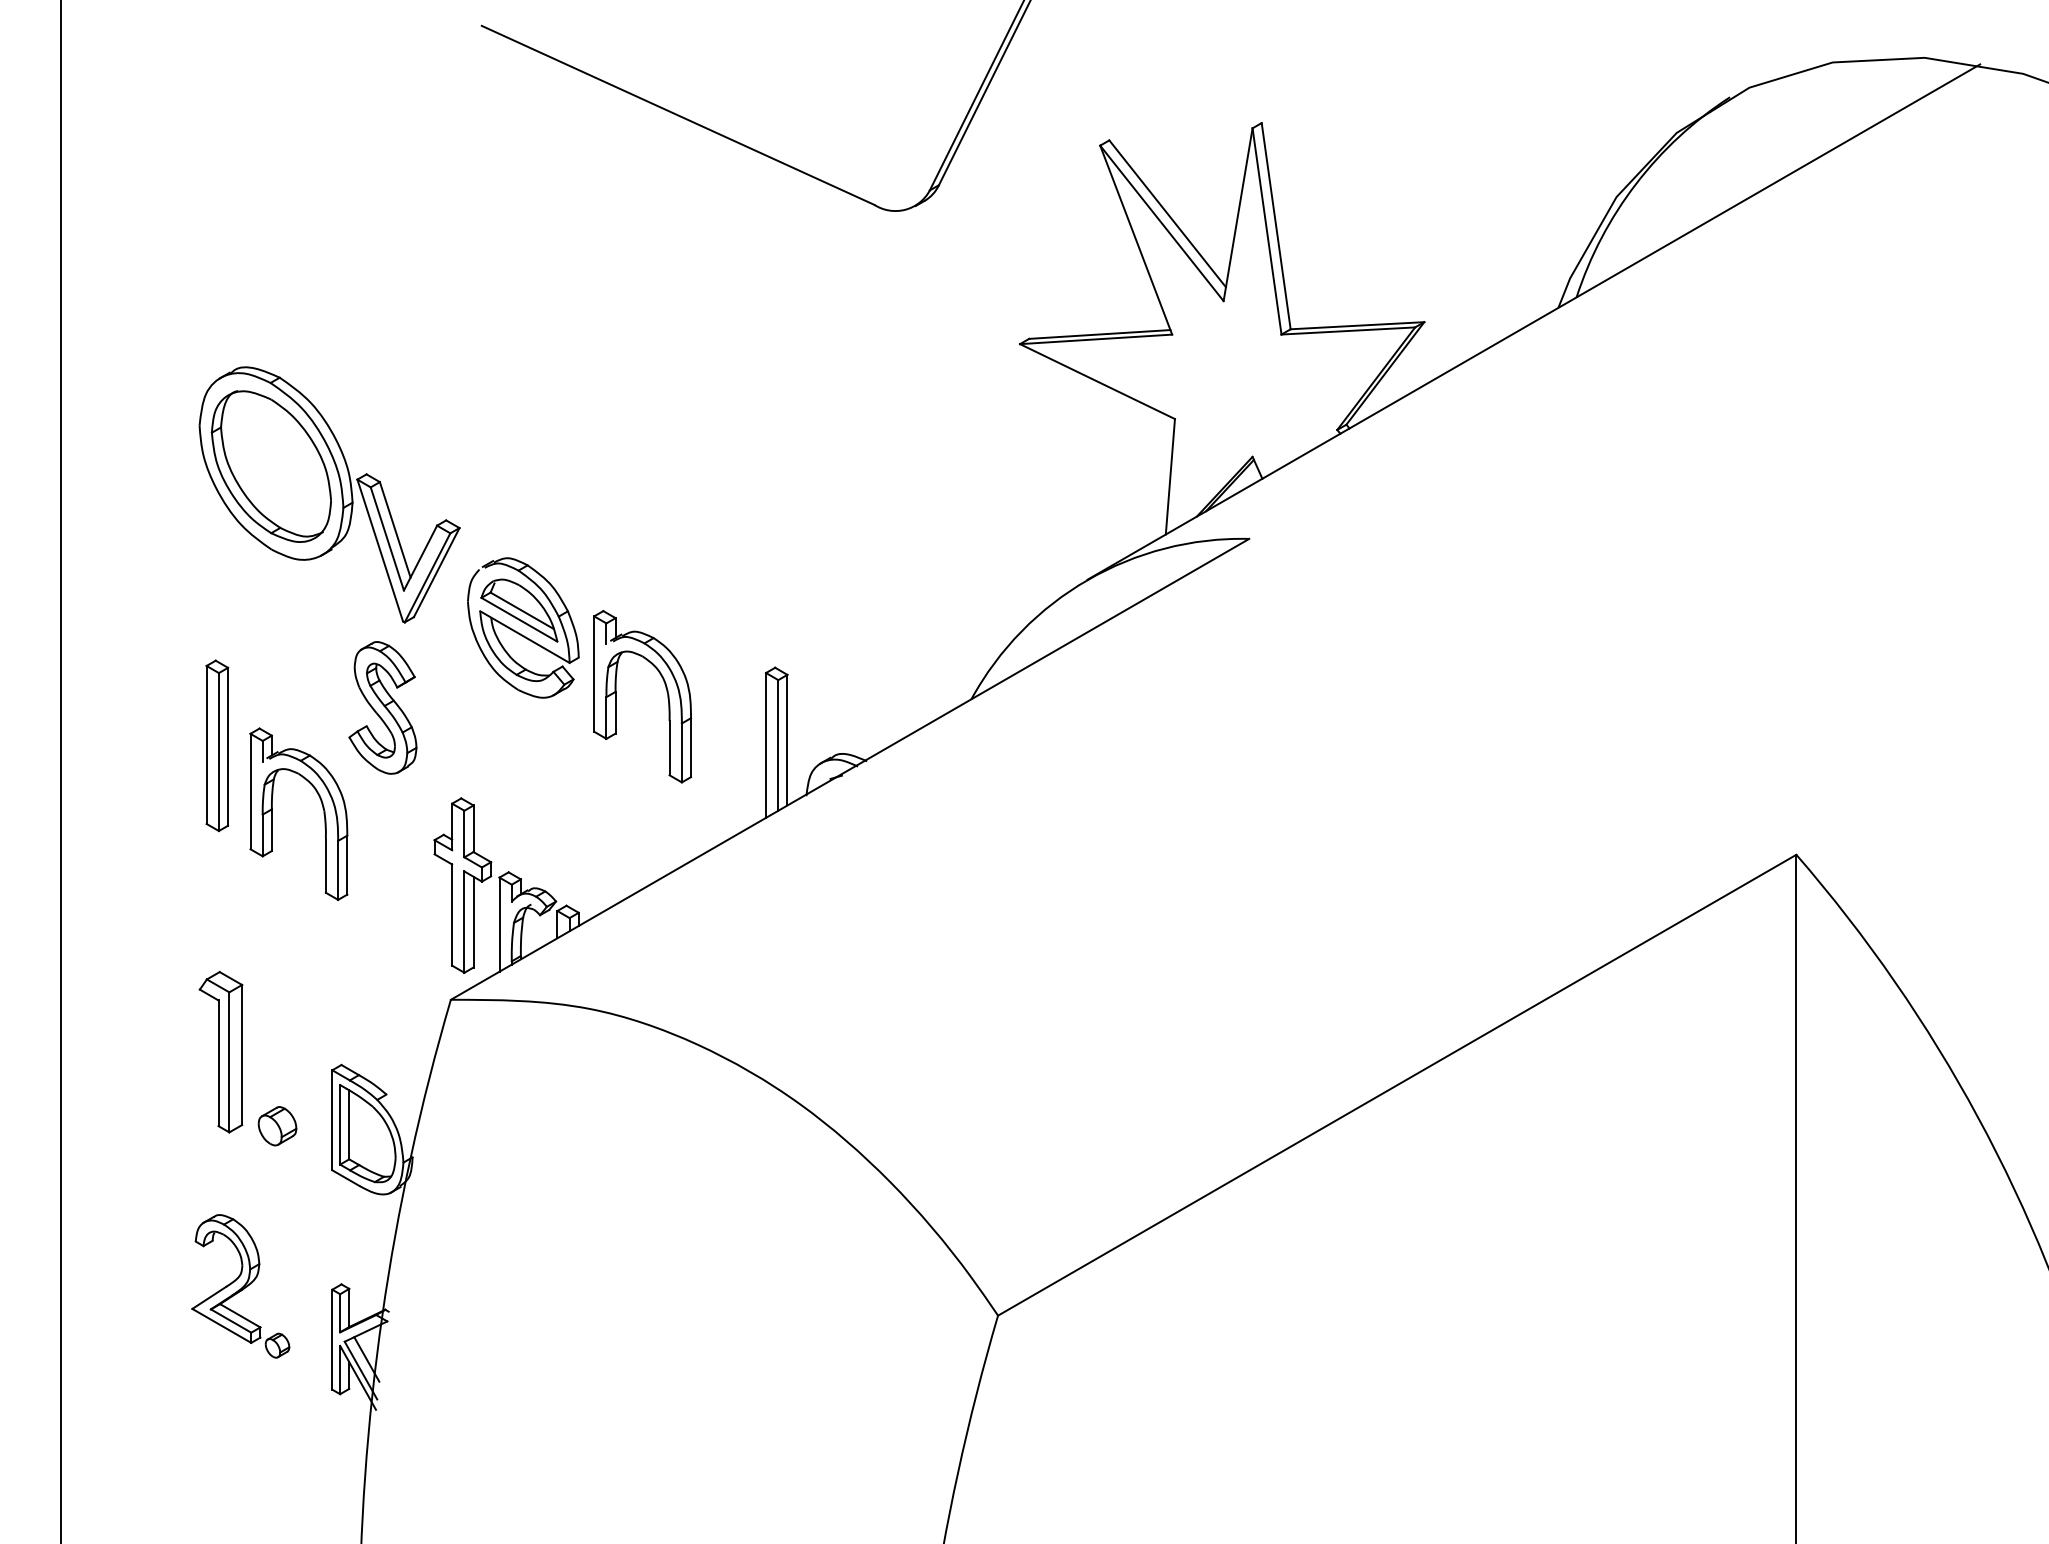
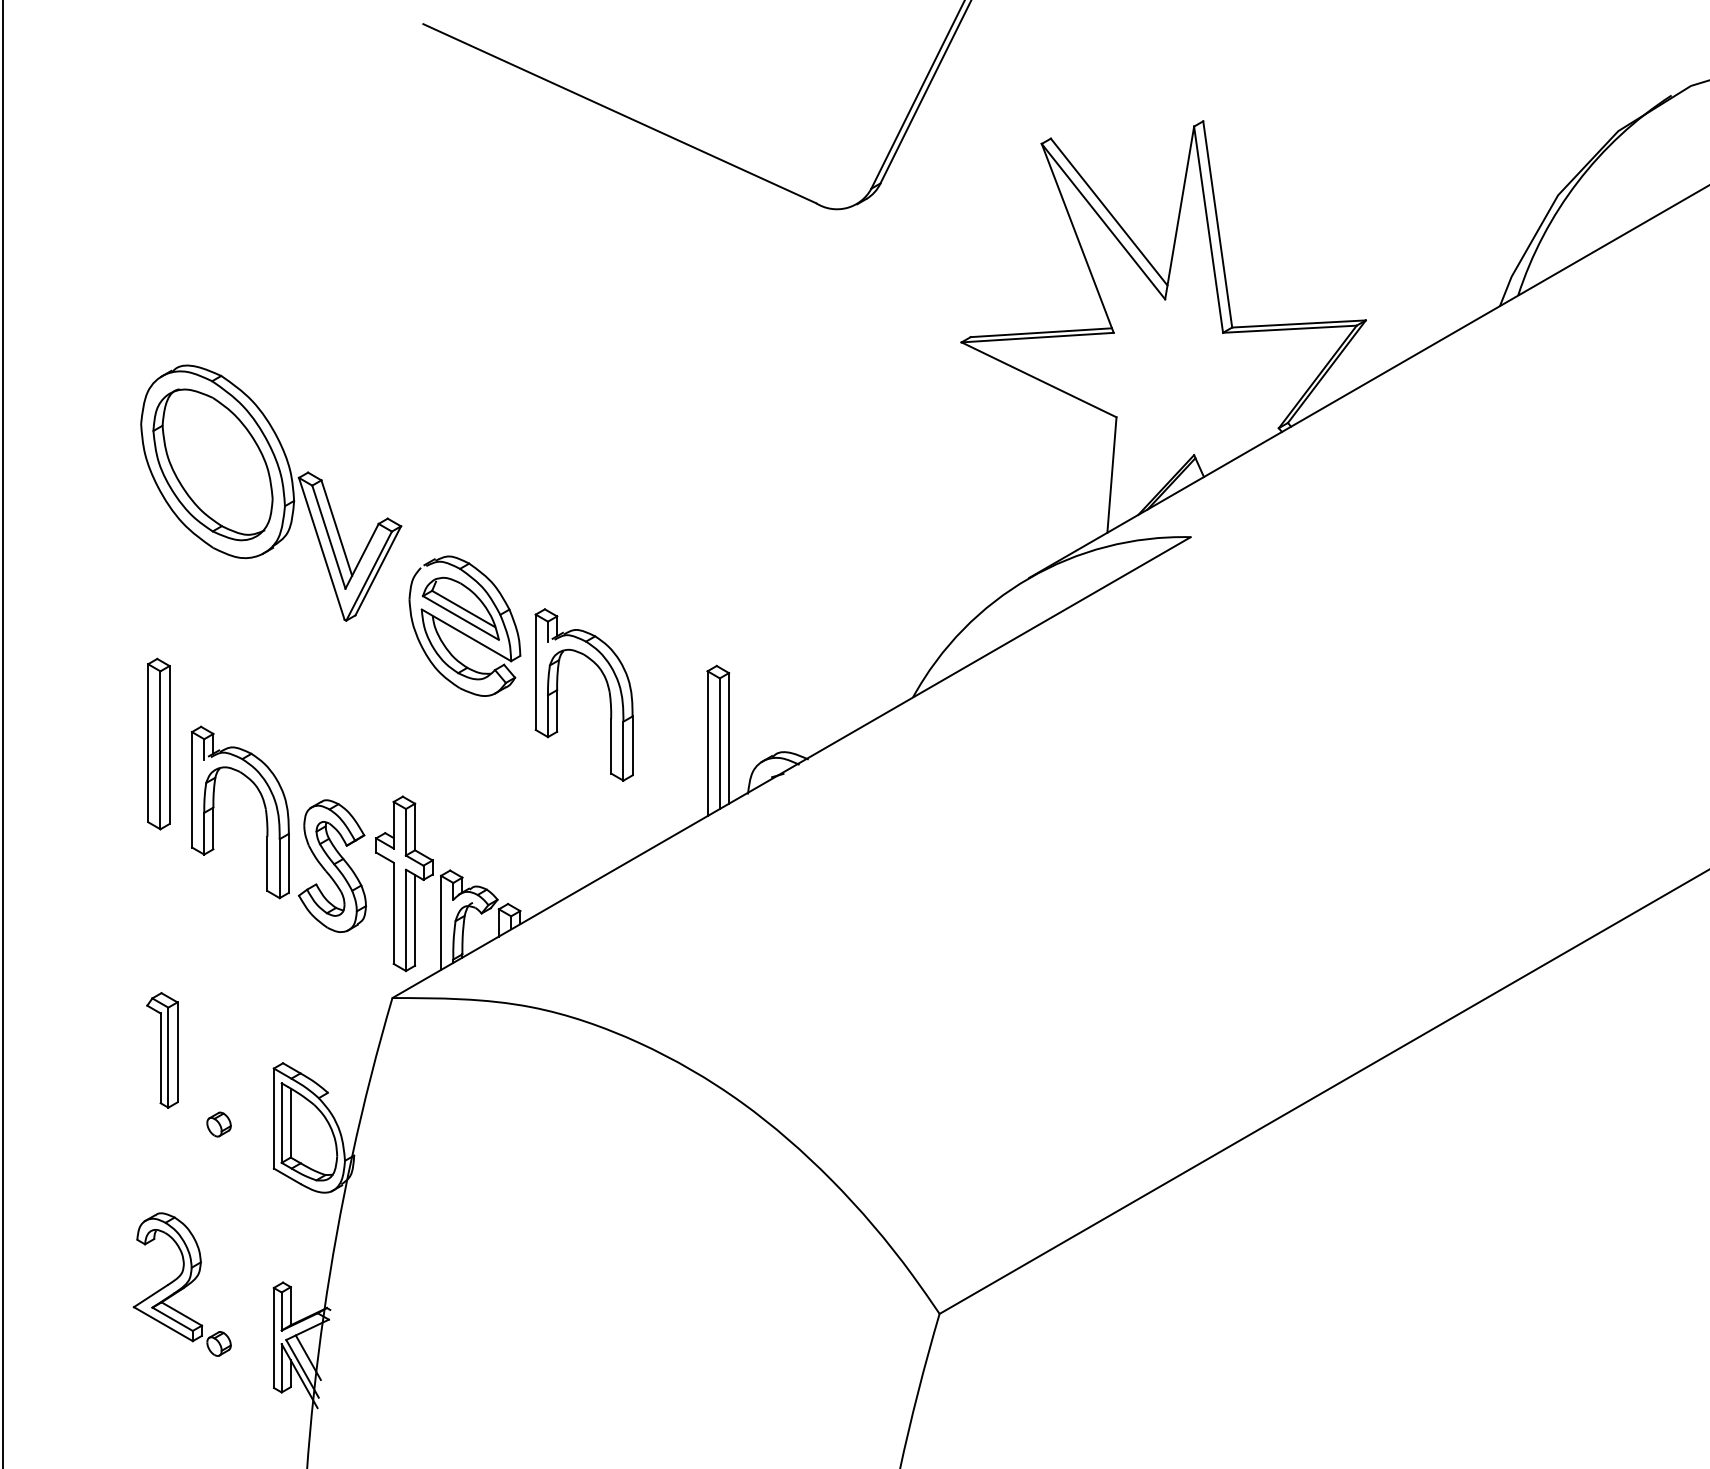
part: (382, 707) -> (332, 865), moved
part: (220, 1051) -> (162, 1049), size x0.71
part: (277, 1126) -> (219, 1124), size x0.62

